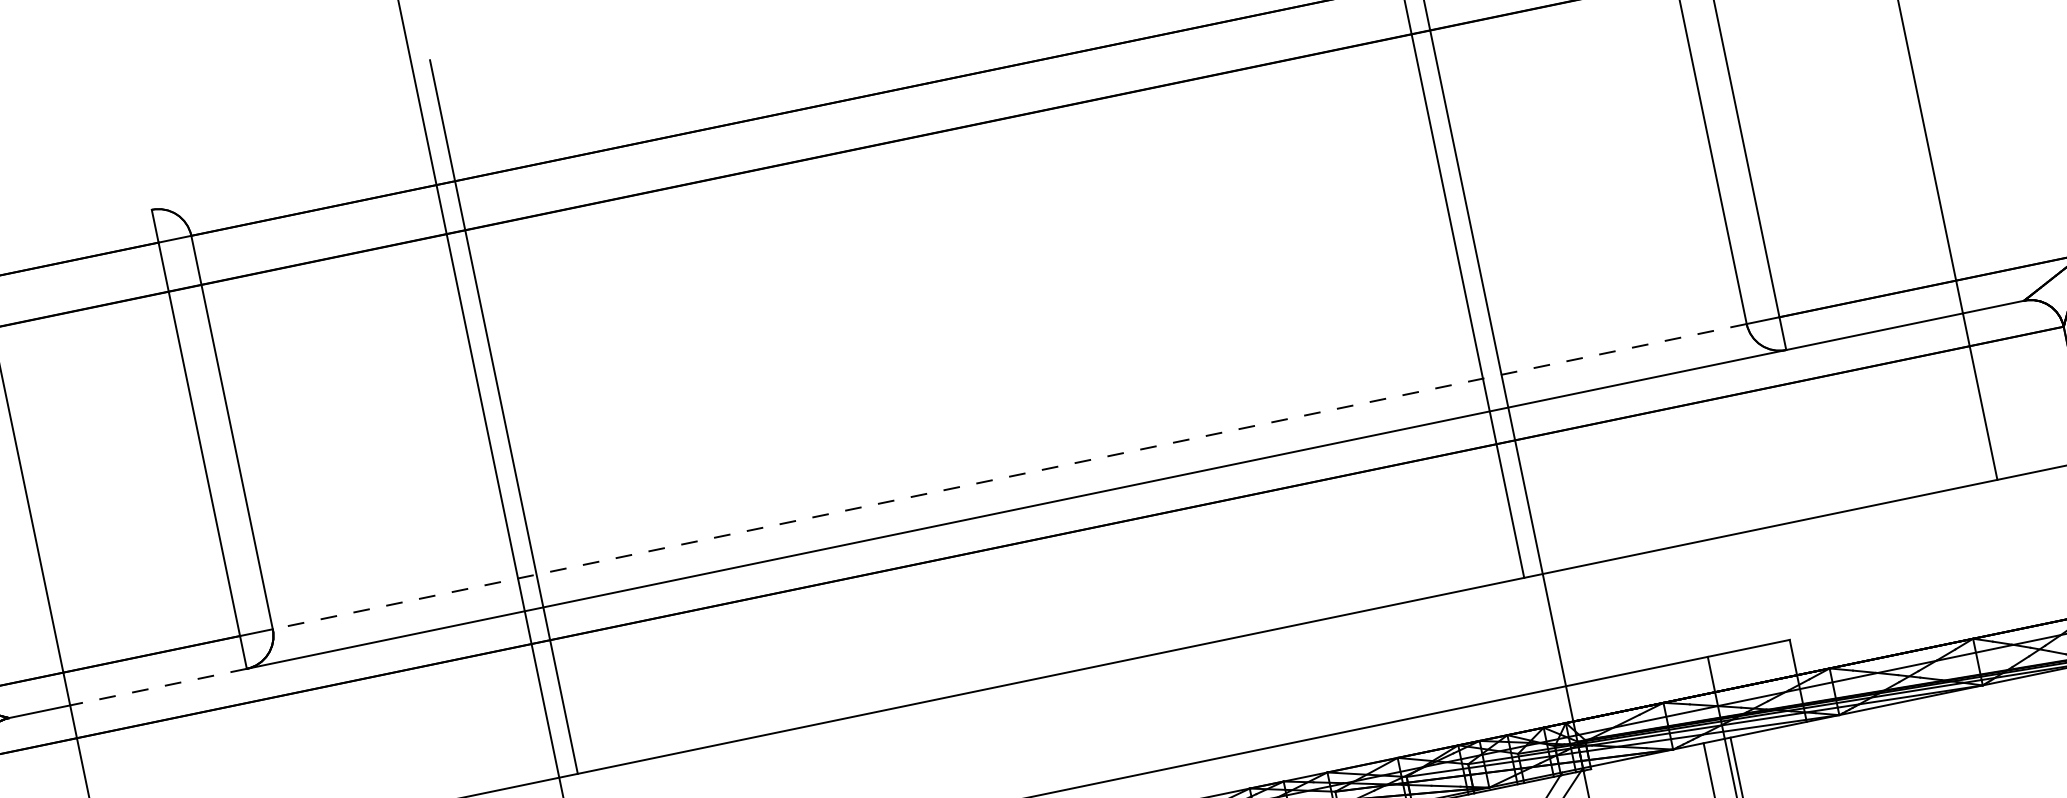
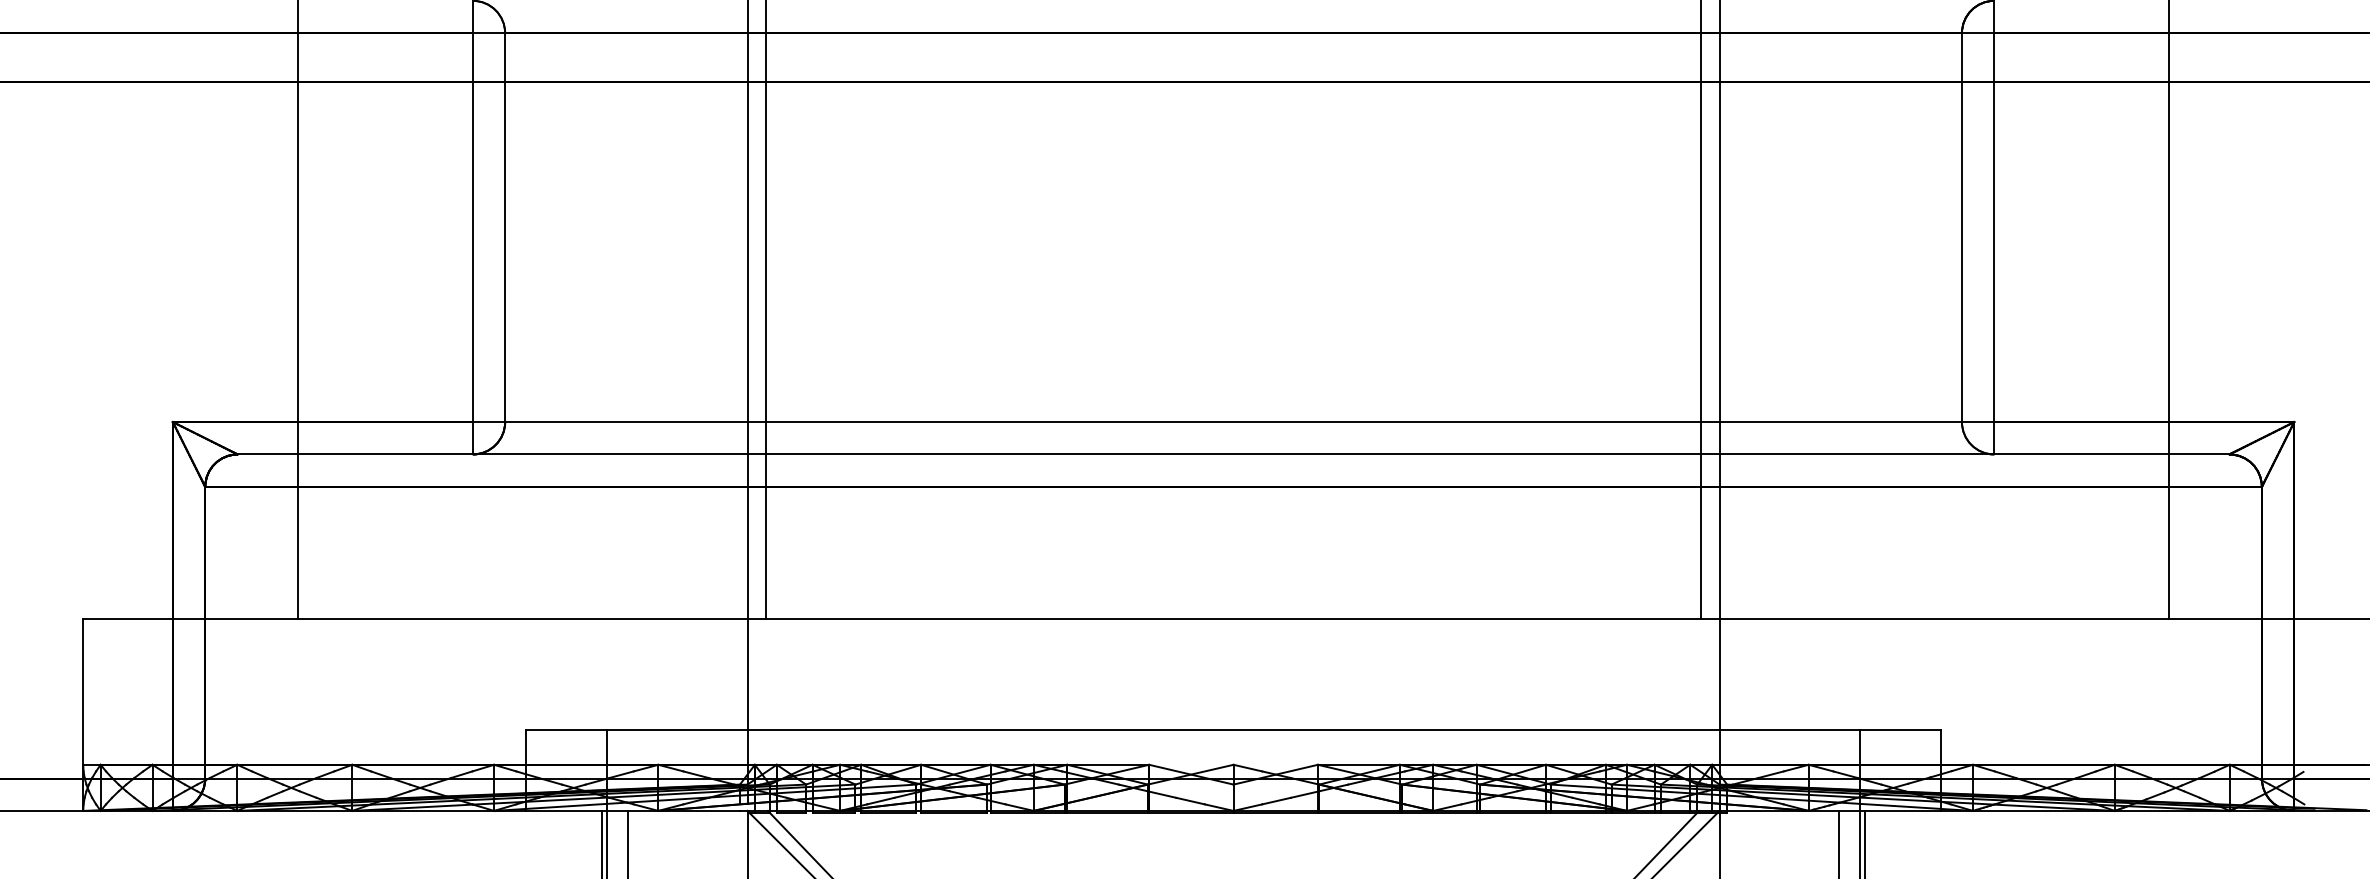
line: (1009, 477) -> (1233, 422), dashed -> solid
line: (157, 687) -> (384, 454), dashed -> solid

